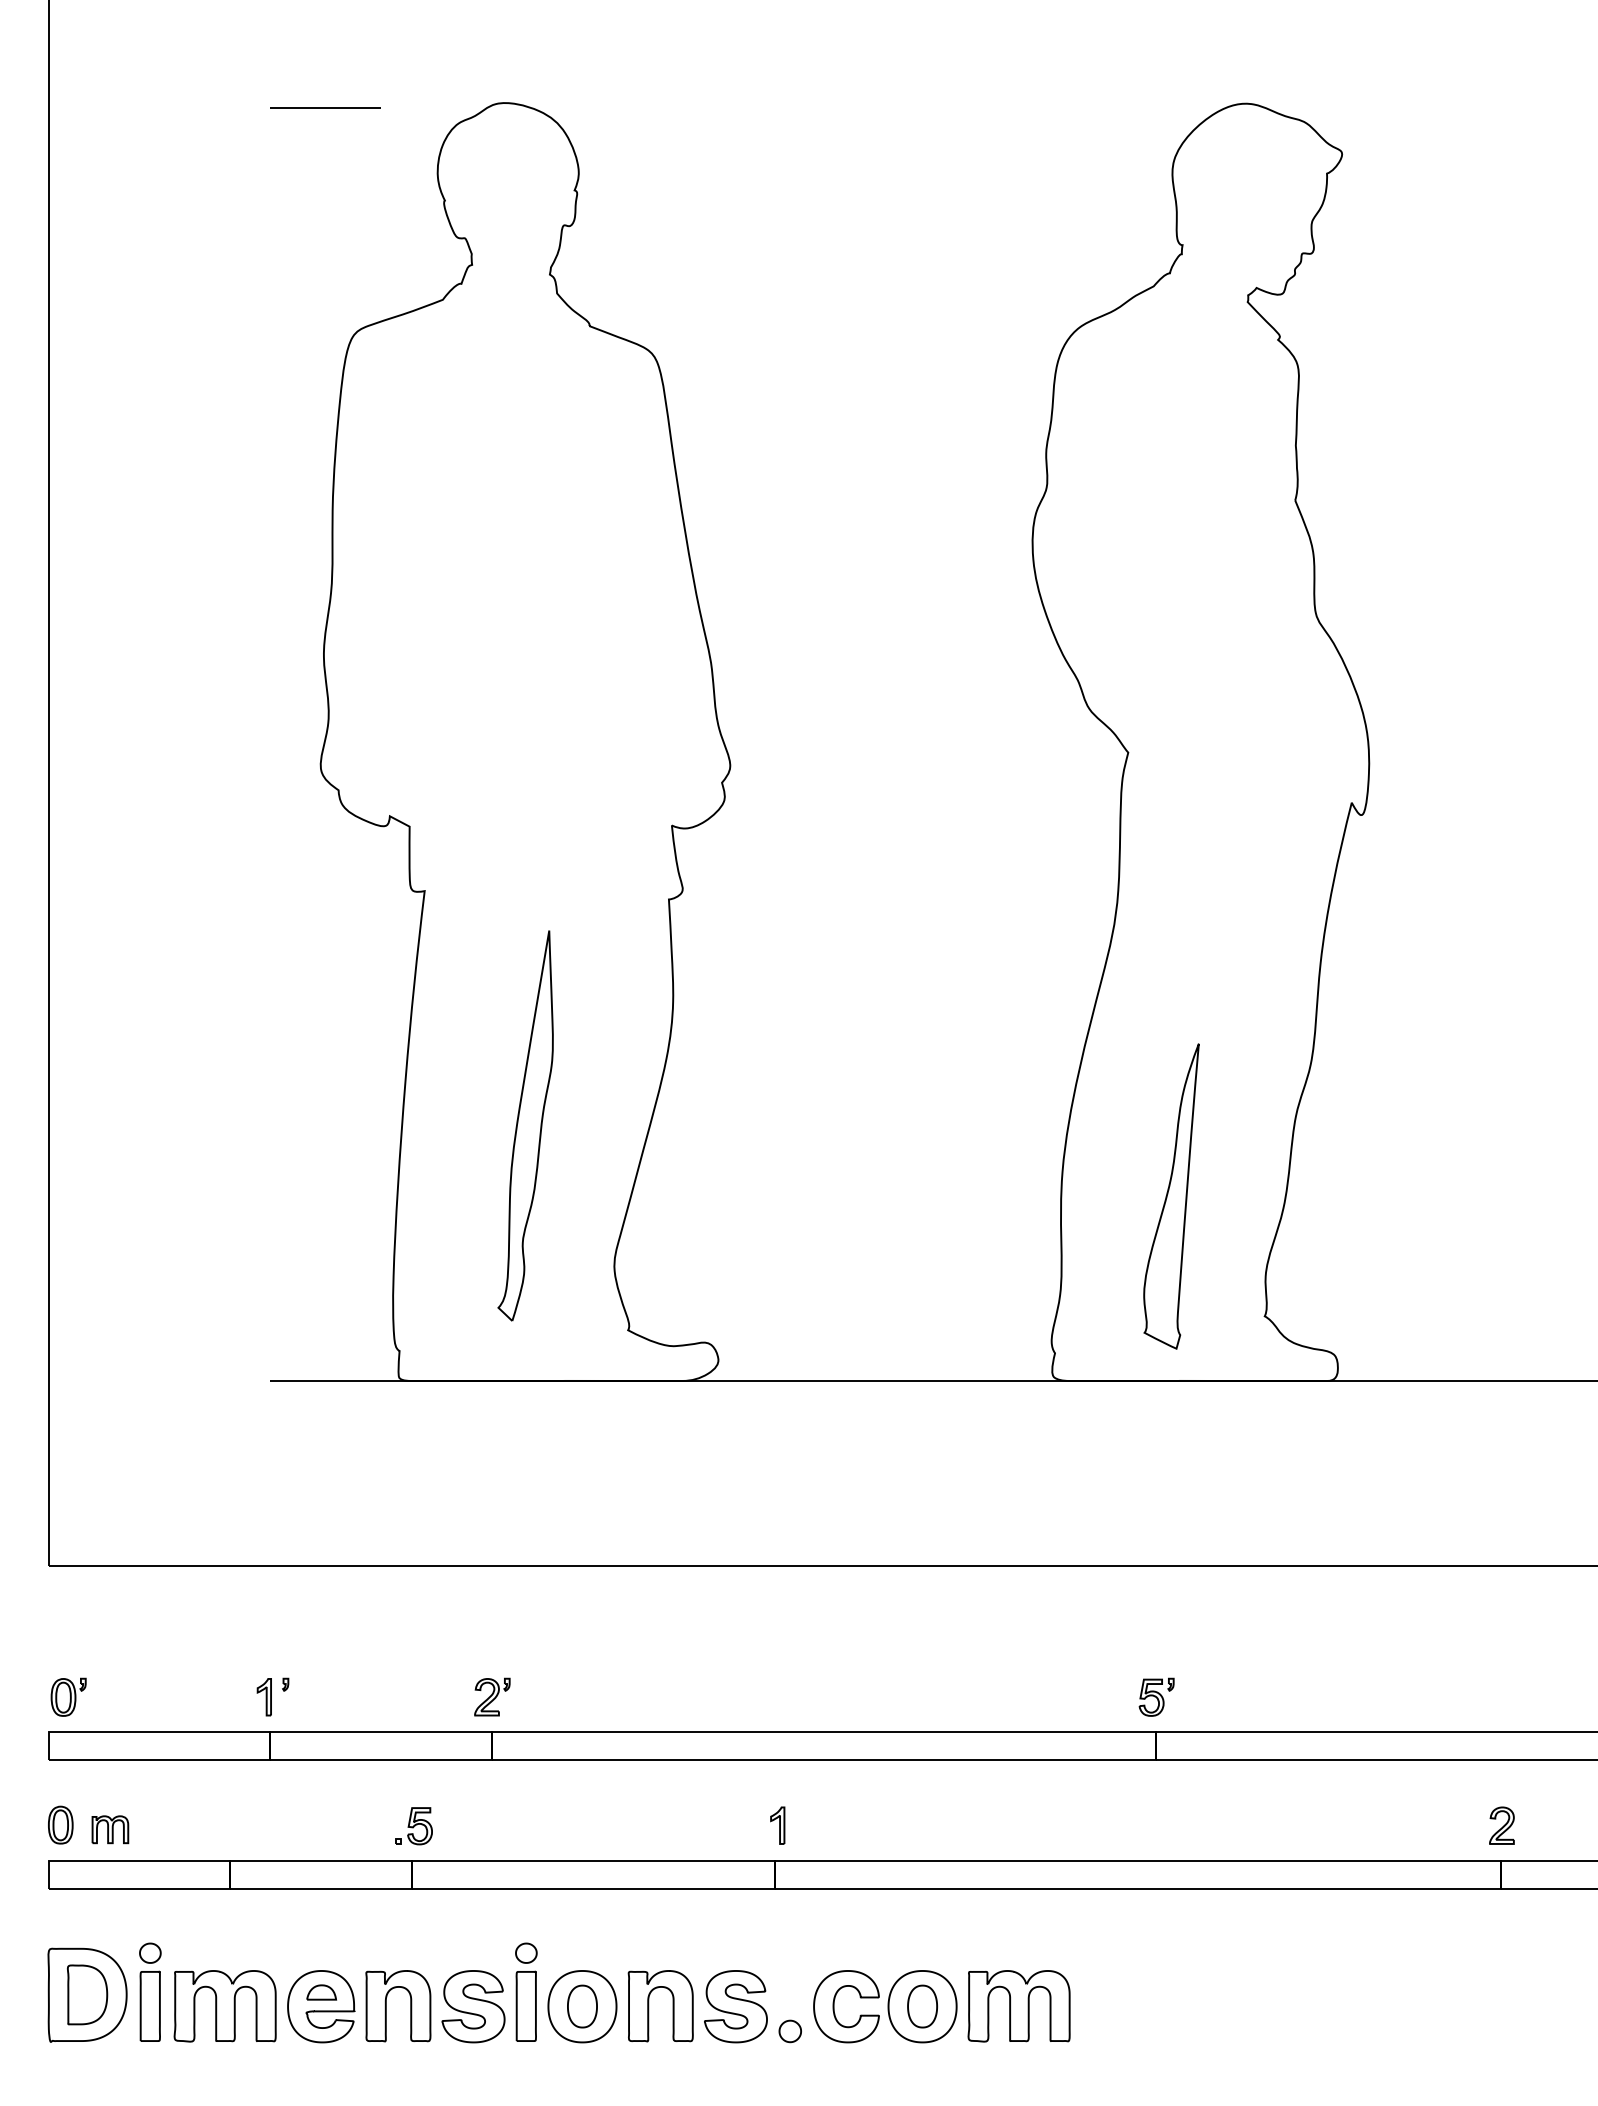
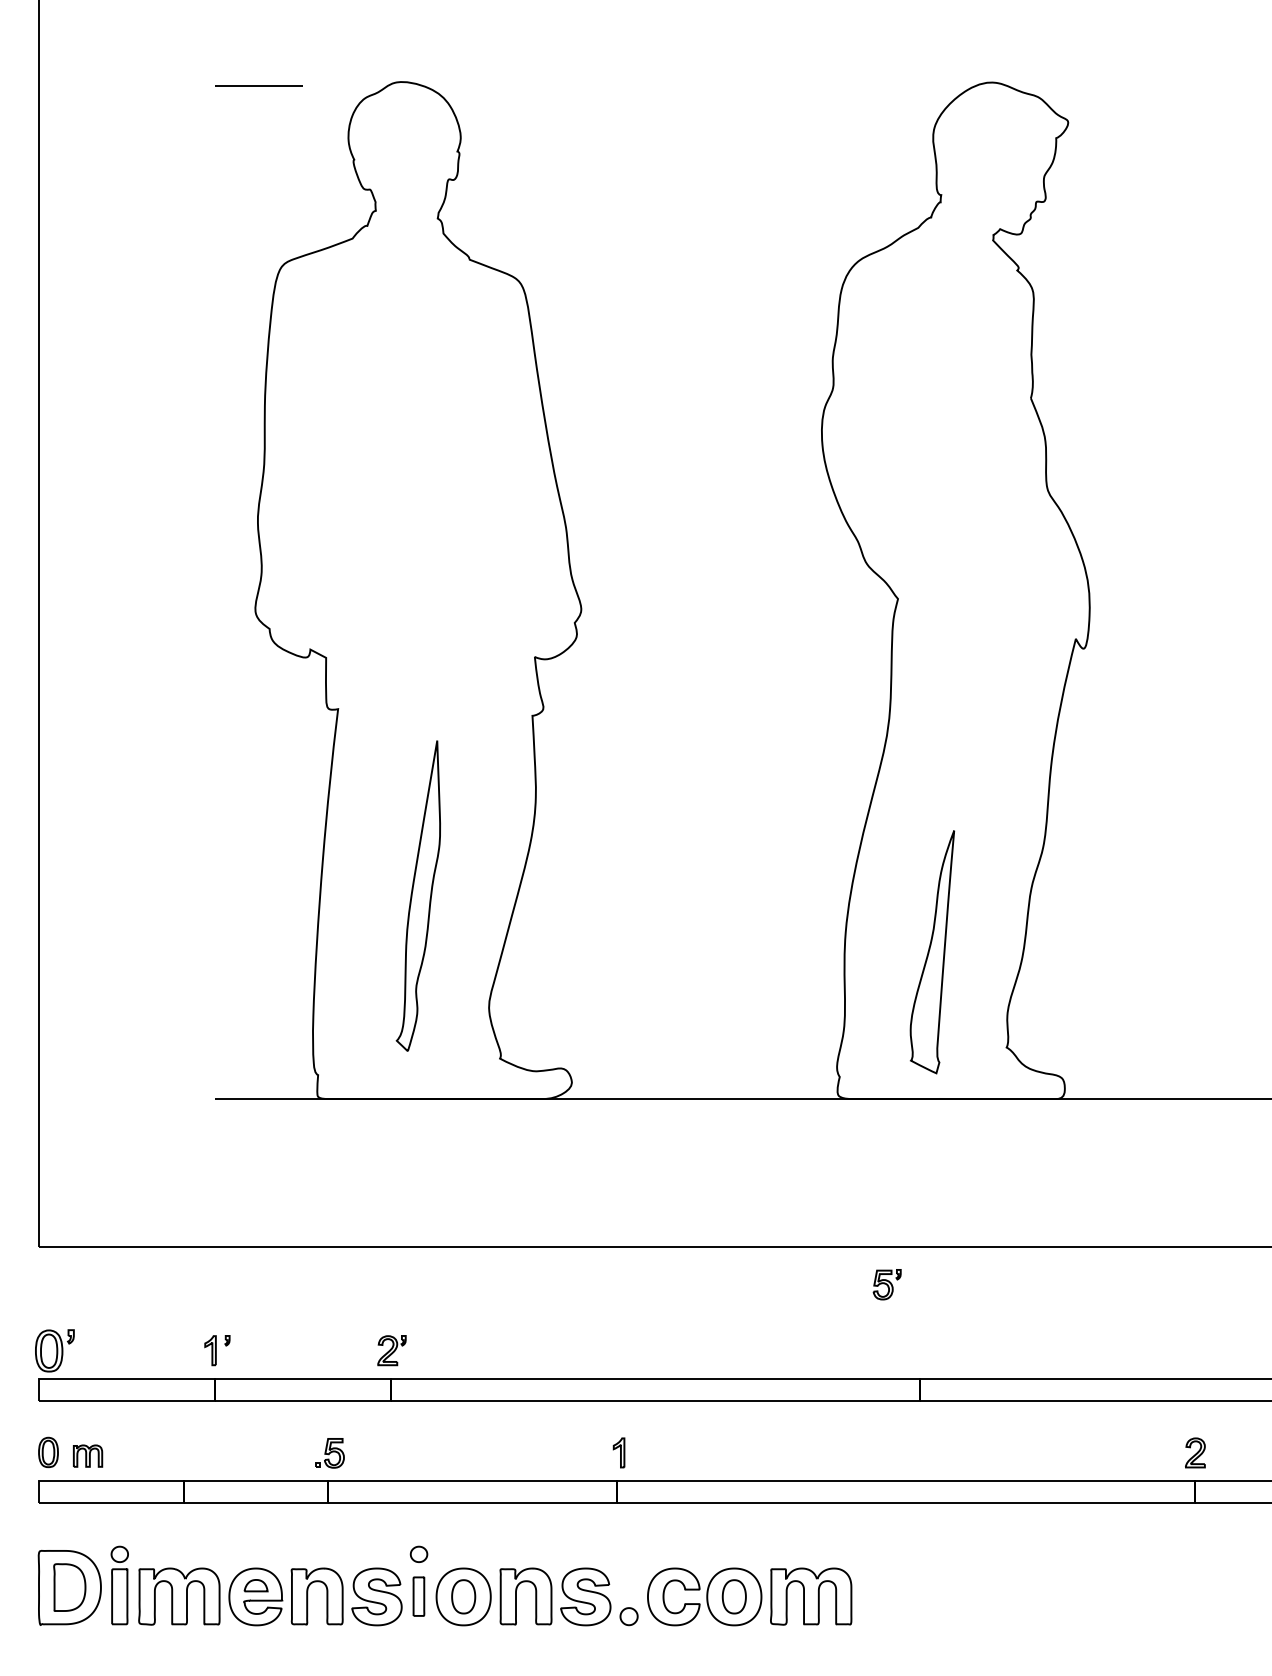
part: (68, 1696) -> (54, 1350), size x1.4
part: (1156, 1696) -> (887, 1284), moved
part: (525, 2005) -> (418, 1595), size x0.7

